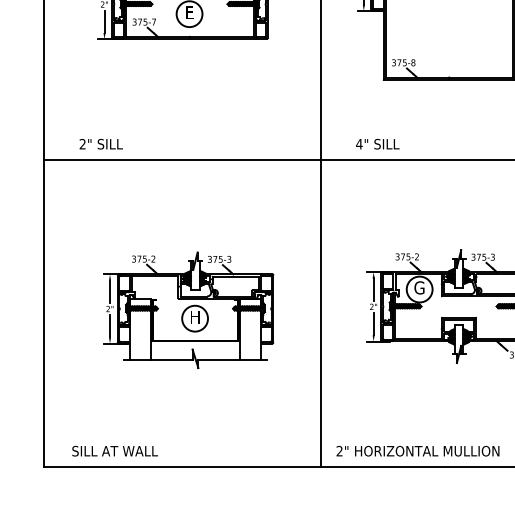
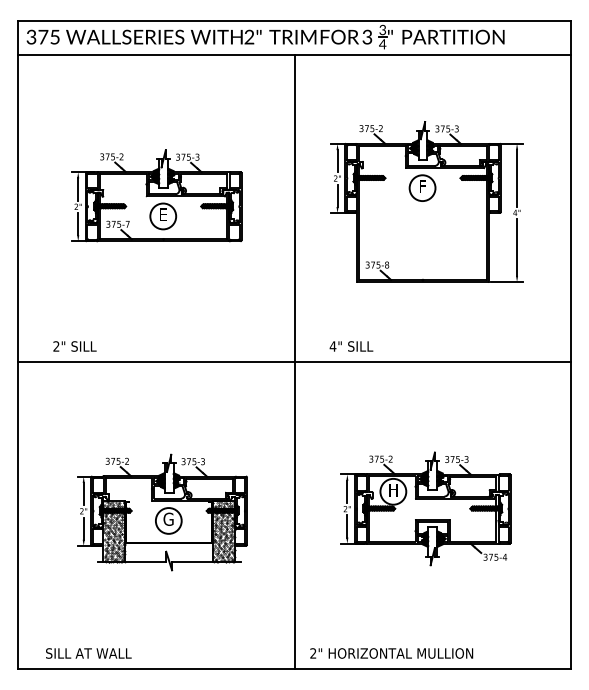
text: (419, 287) -> (393, 489), G -> H
text: (194, 316) -> (168, 518), H -> G
hatch: (140, 329) -> (114, 531), added
hatch: (249, 329) -> (223, 531), added

